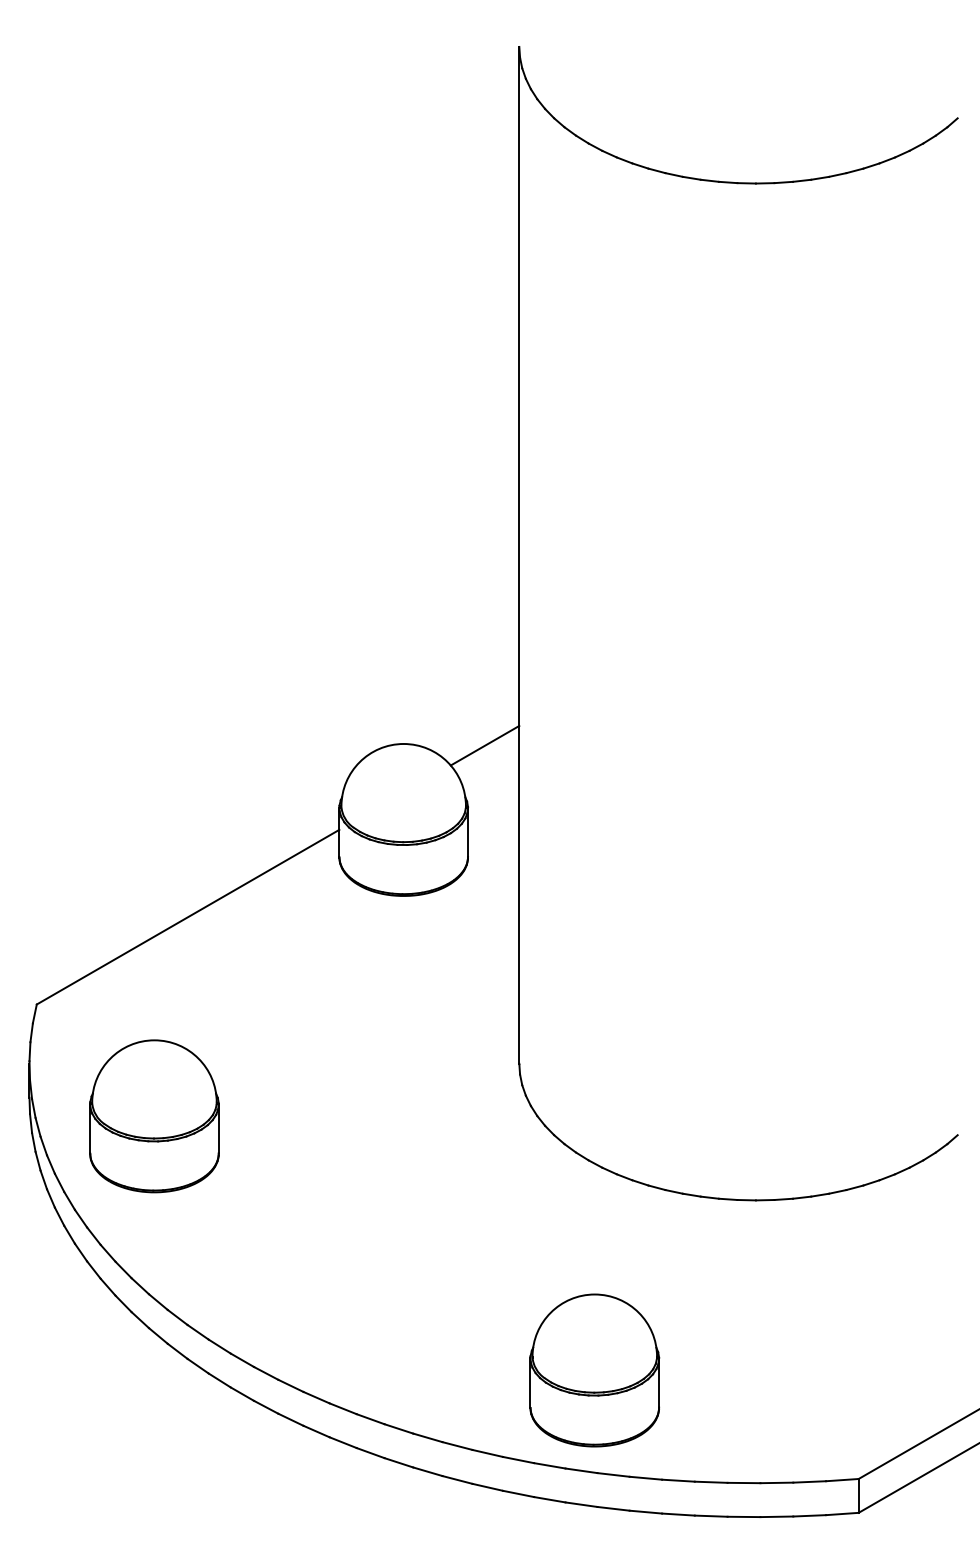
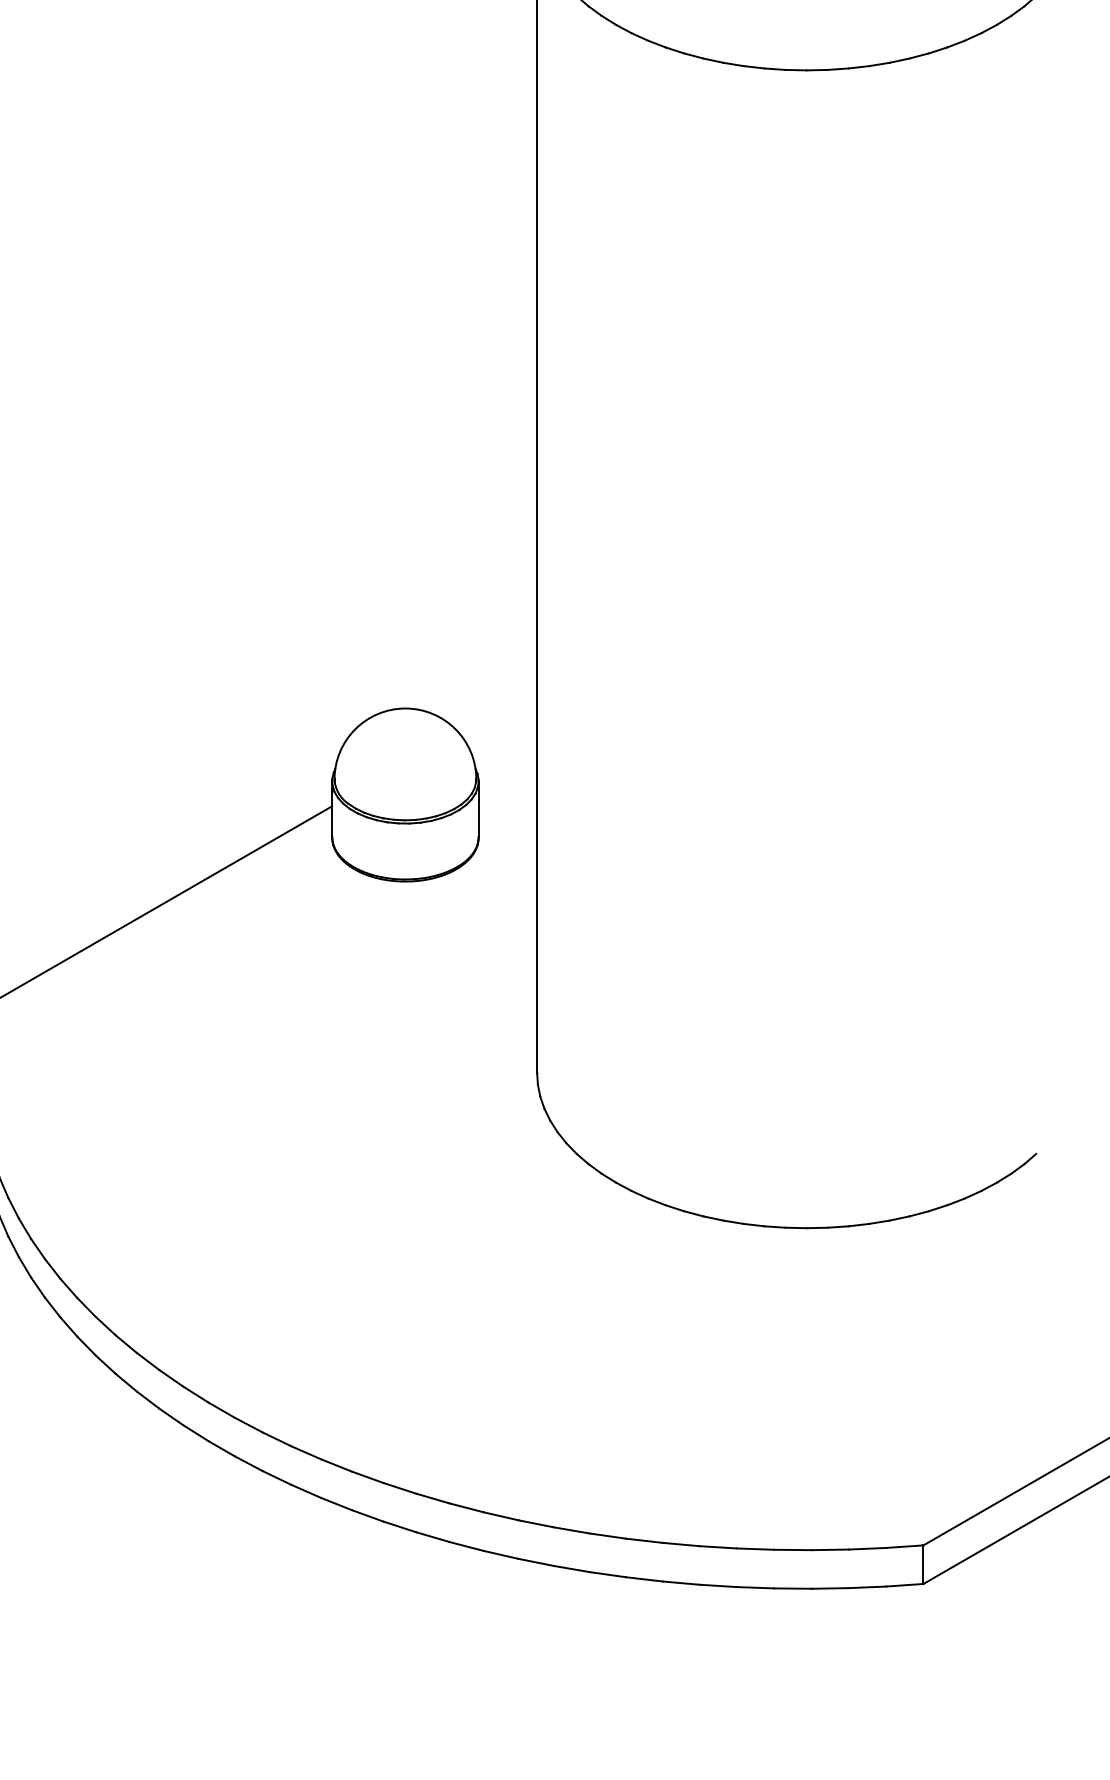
line: (484, 745) -> (497, 710), removed
part: (154, 1116) -> (121, 1132), removed
part: (594, 1370) -> (622, 1421), removed

